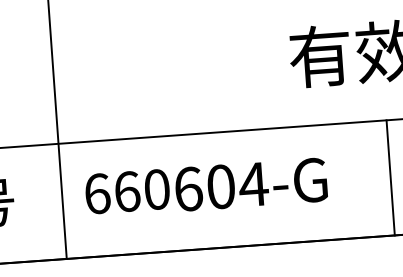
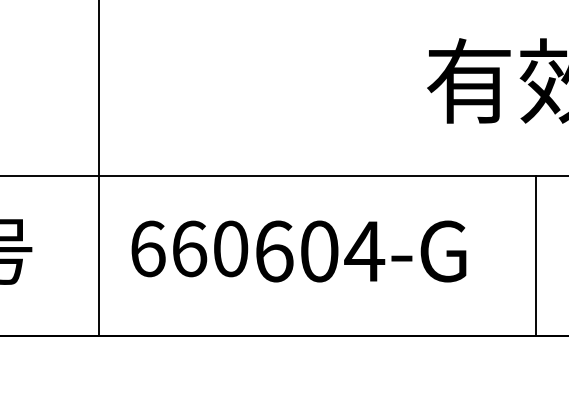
line: (390, 177) -> (535, 255), moved

